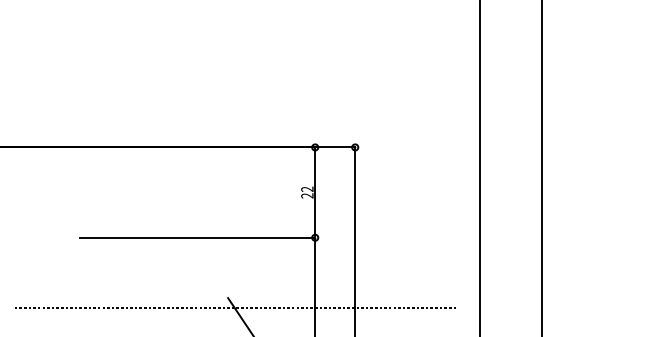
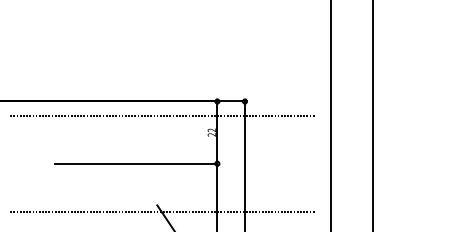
line: (235, 167) -> (162, 115), added

